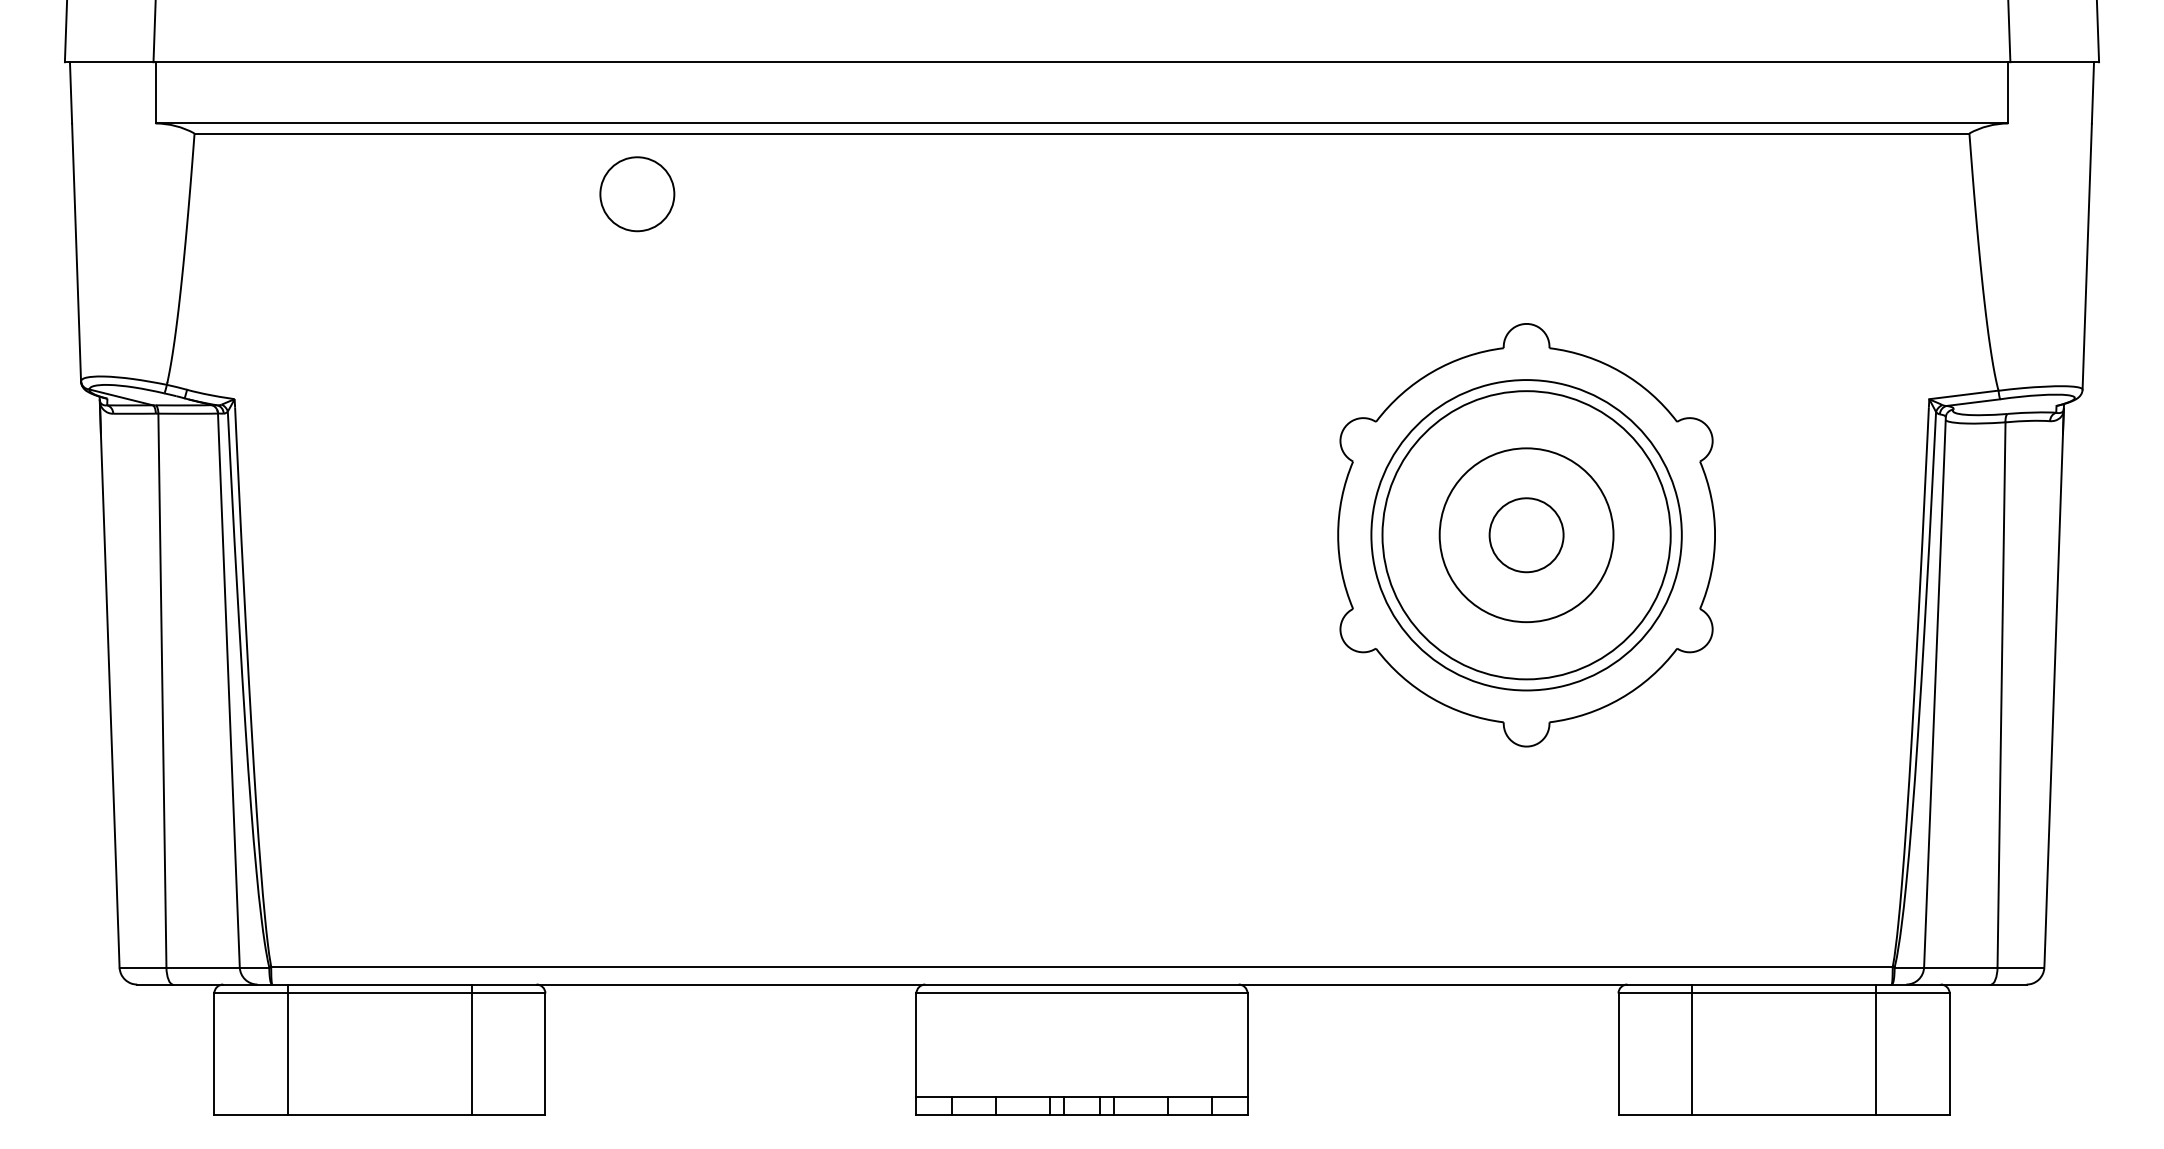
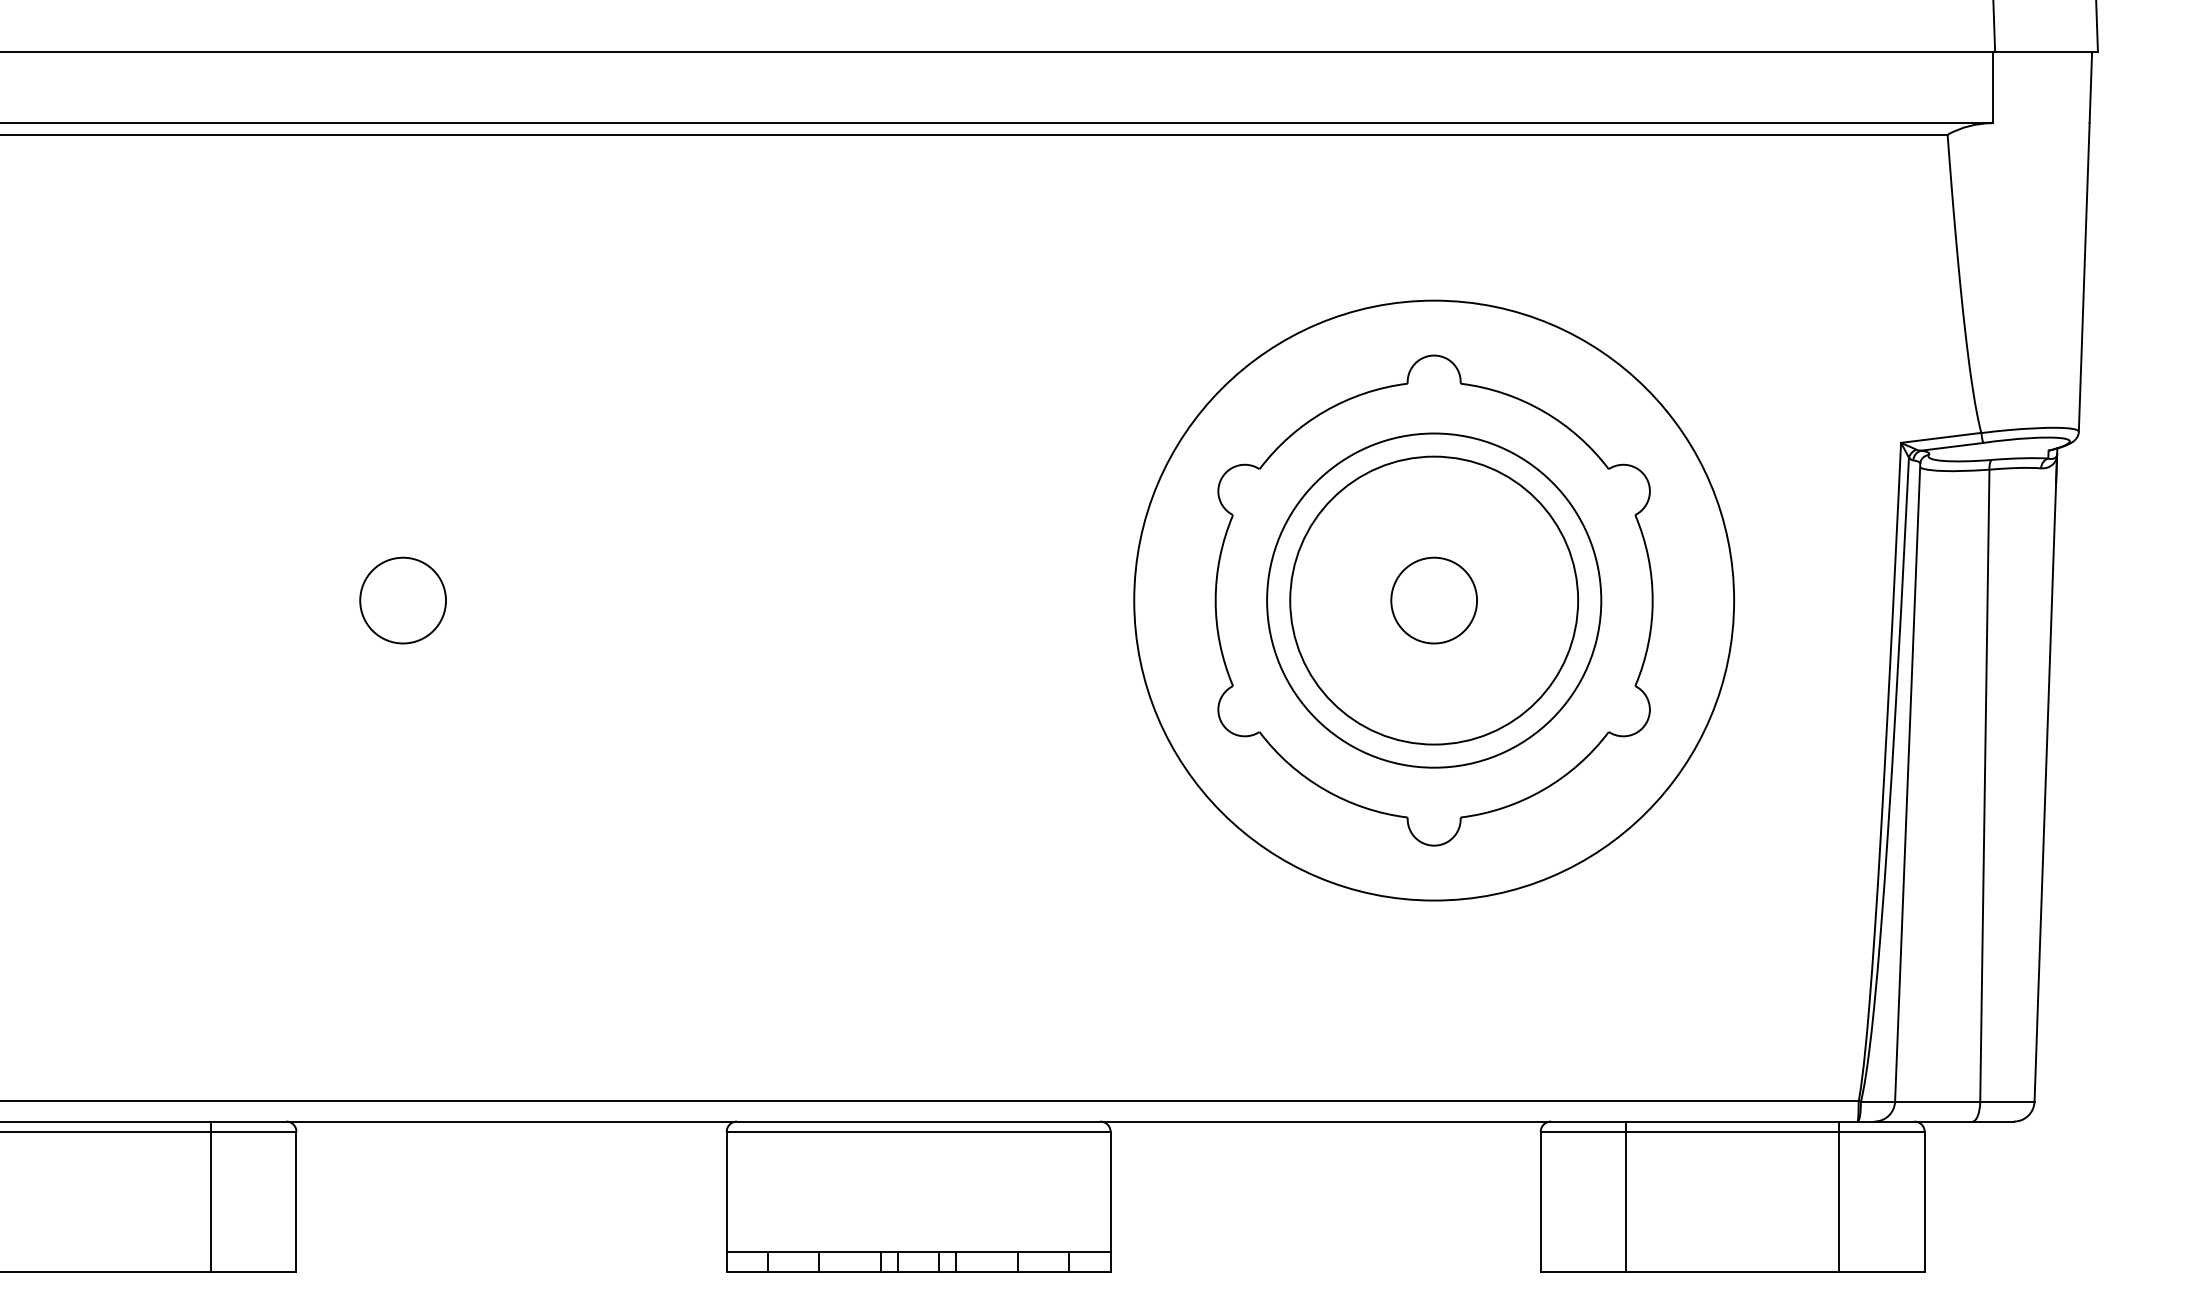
circle: (637, 194) -> (403, 600), moved
circle: (1526, 534) -> (1434, 599), size x1.67
circle: (1526, 535) -> (1434, 600), size x1.43

